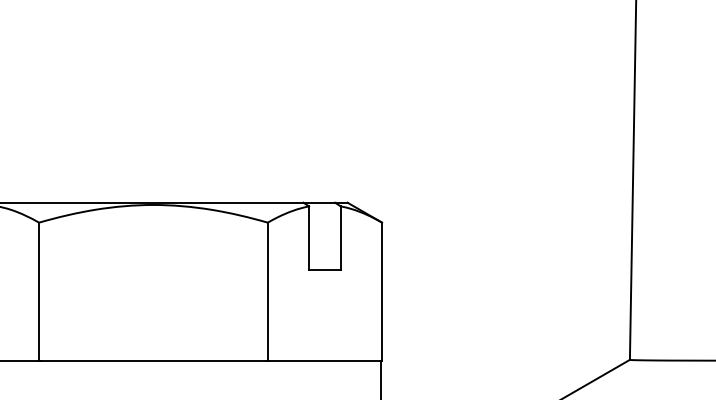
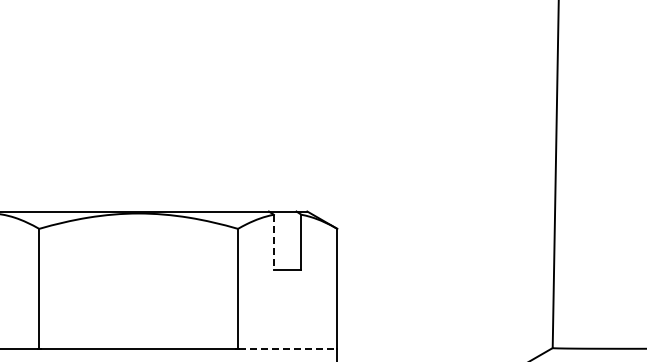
line: (308, 238) -> (273, 242), solid -> dashed
line: (324, 361) -> (287, 349), solid -> dashed

